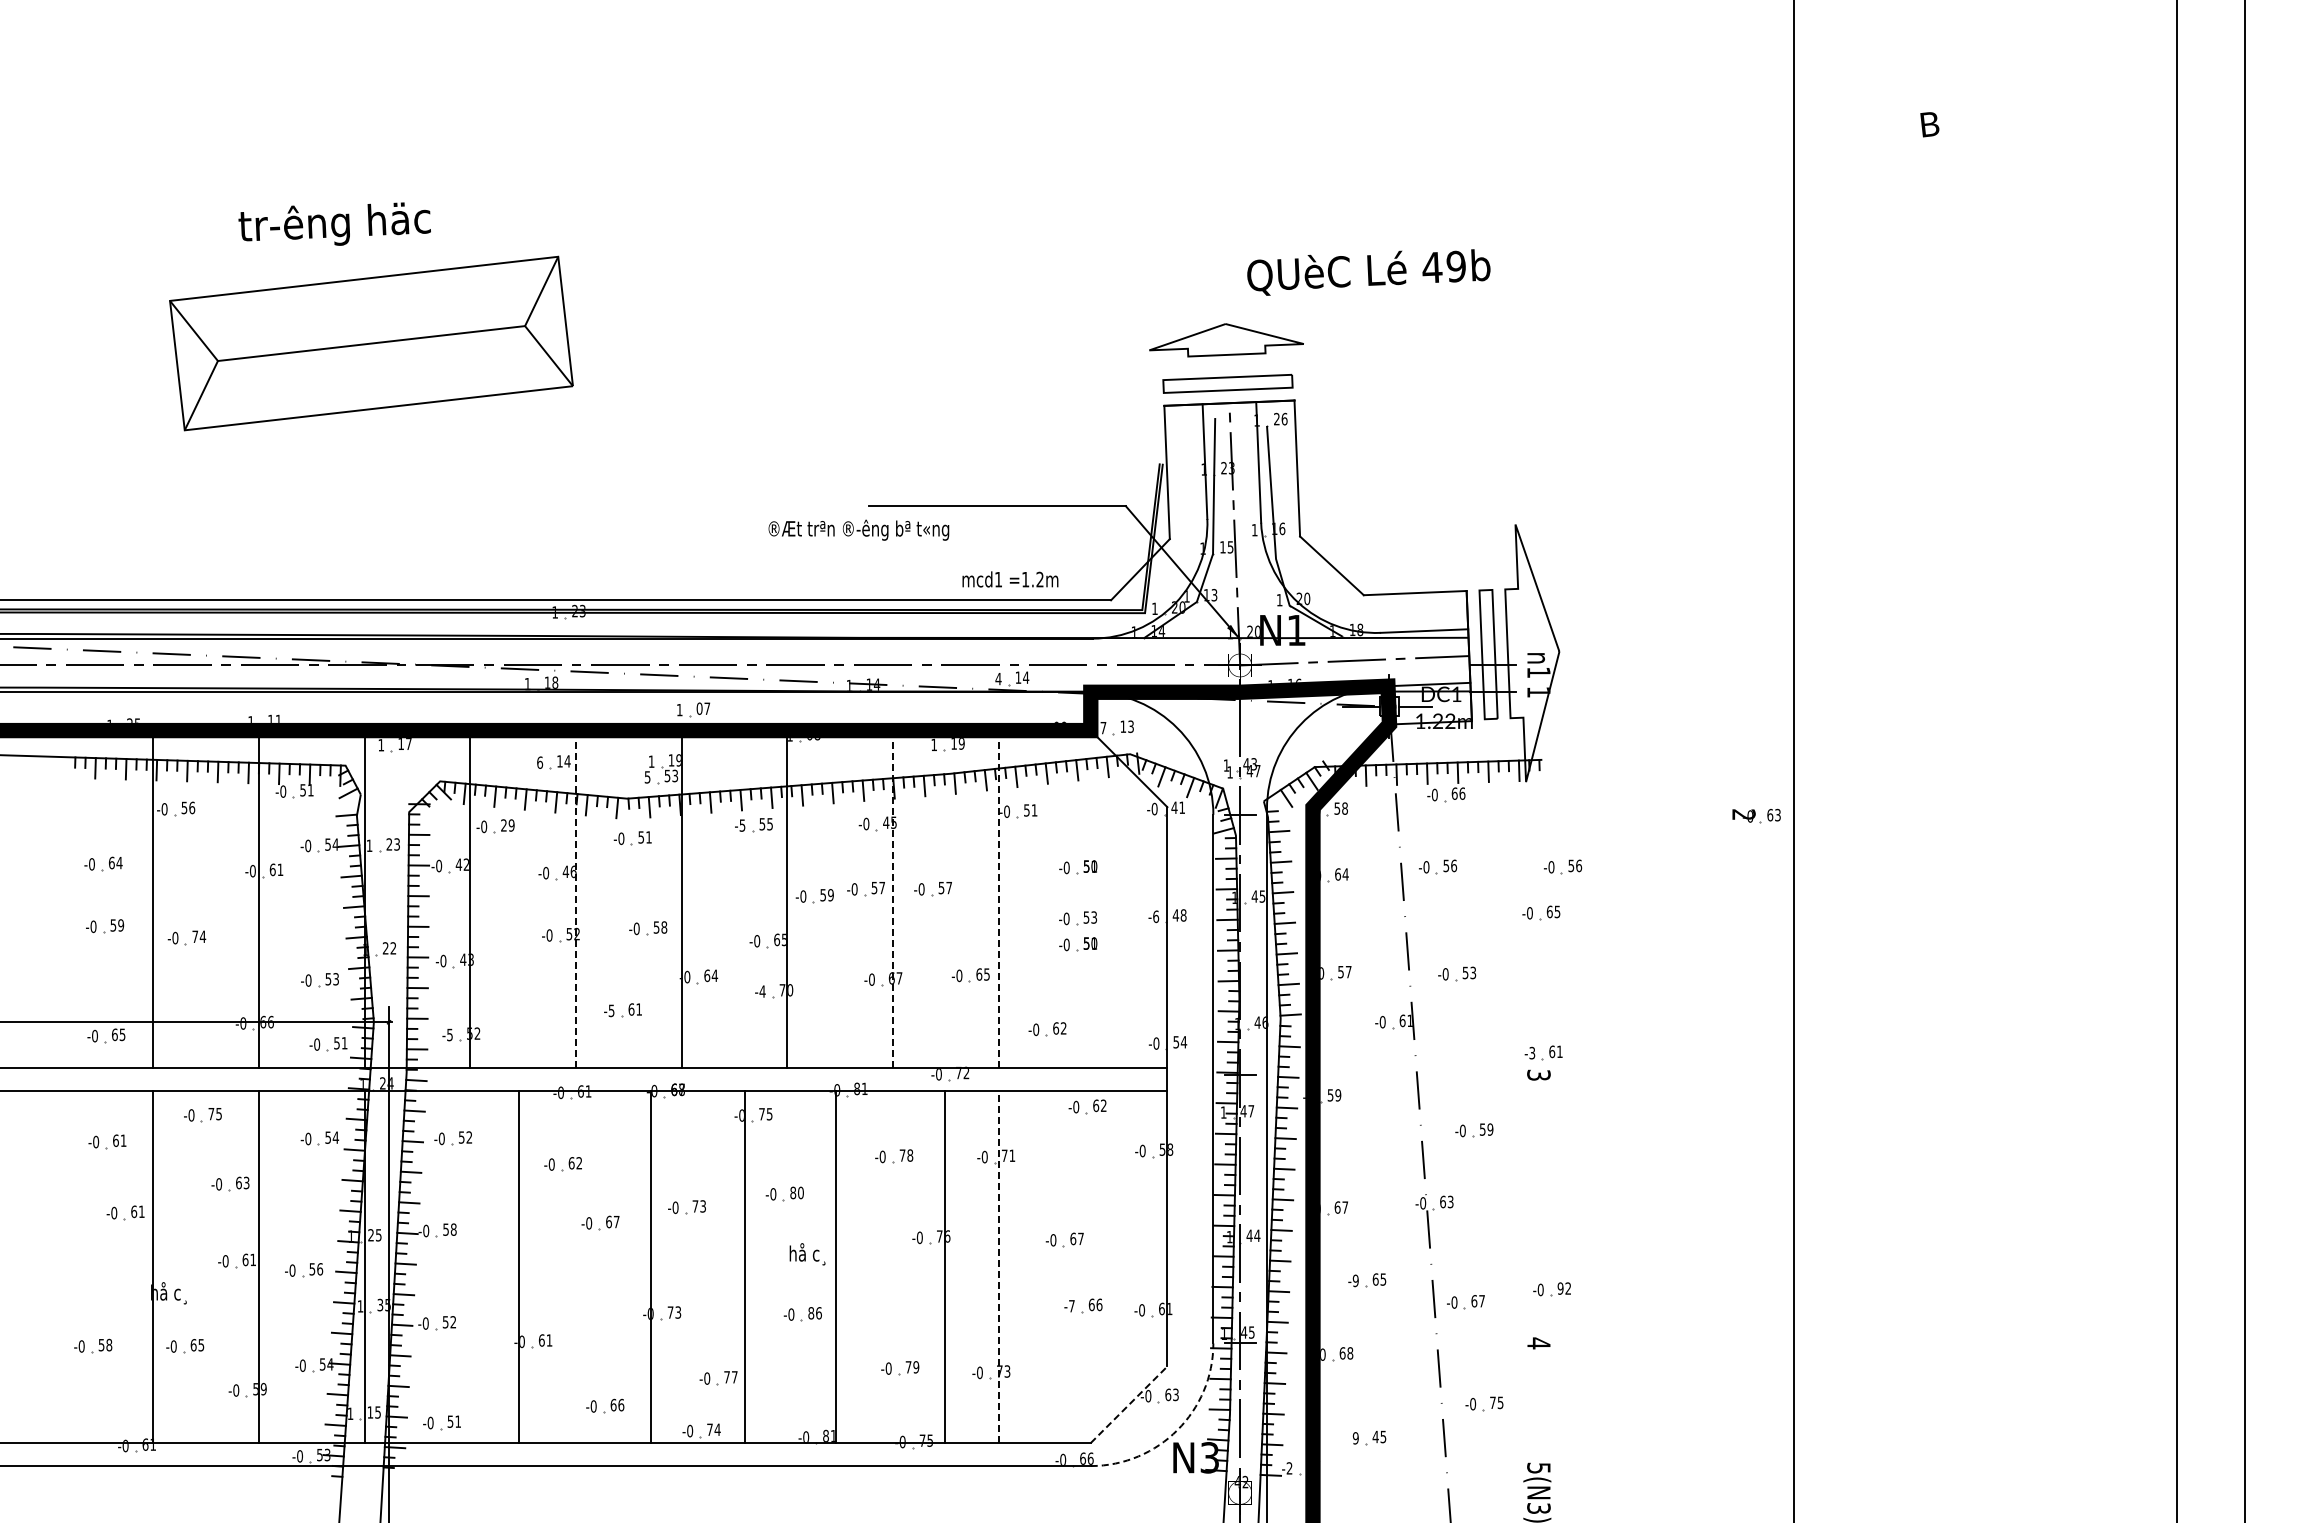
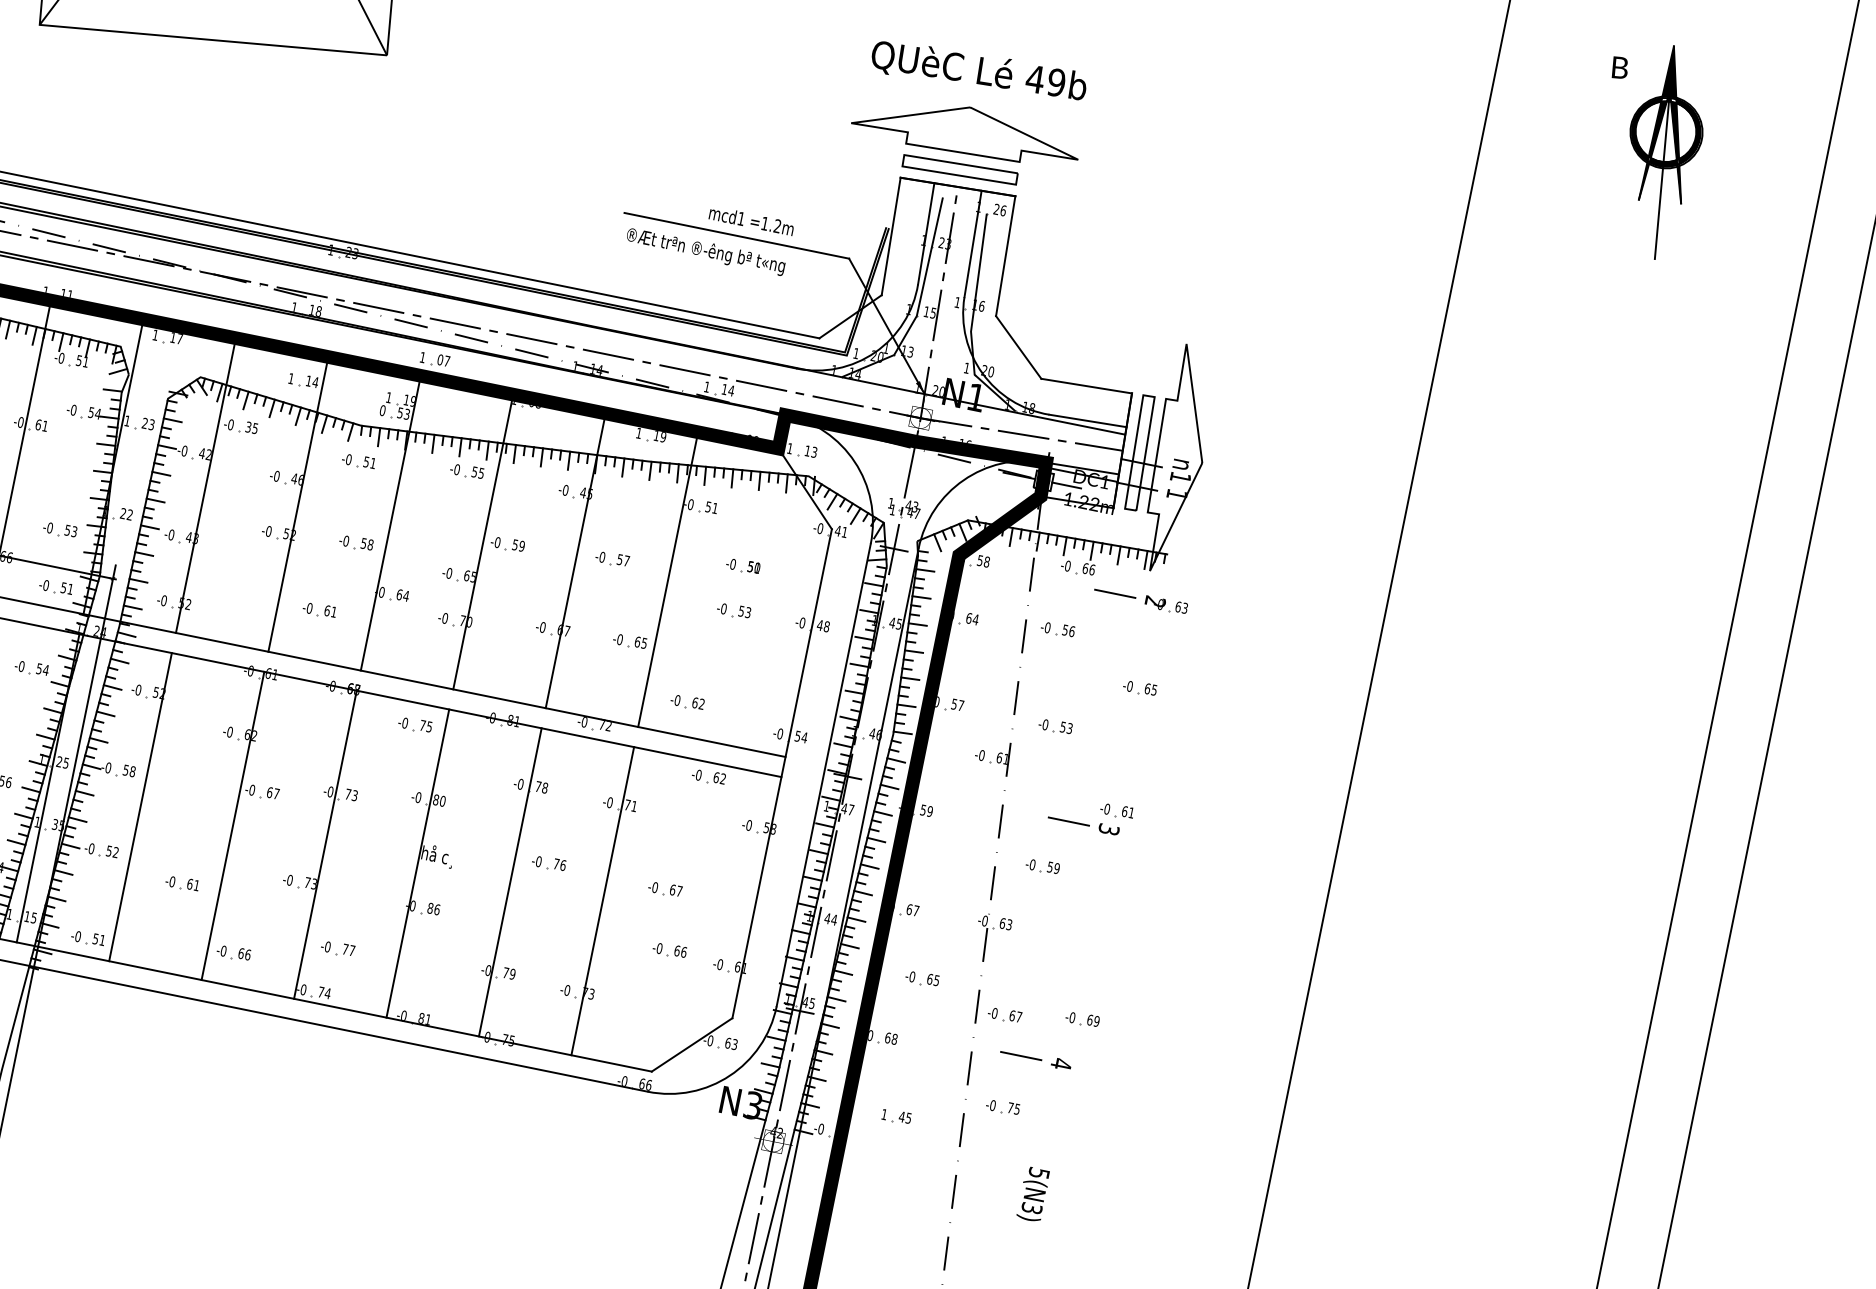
part: (1995, 207) -> (1662, 152), added
text: (1368, 272) -> (978, 72), moved
part: (1226, 340) -> (966, 131), size x1.67
text: (858, 529) -> (705, 250), moved
text: (1010, 579) -> (751, 220), moved
text: (998, 679) -> (706, 387), 4 -> 1
text: (1103, 728) -> (790, 449), 7 -> 1
text: (540, 762) -> (291, 378), 6 -> 1
text: (647, 777) -> (382, 410), 5 -> 0
line: (1492, 814) -> (1114, 593), added
part: (1756, 815) -> (1166, 604), moved
text: (507, 825) -> (251, 427), 29 -> 35
text: (742, 825) -> (457, 469), -5 -> -0
part: (1563, 866) -> (1167, 651), removed
part: (865, 889) -> (553, 547), removed
line: (575, 899) -> (297, 504), dashed -> solid
line: (893, 899) -> (575, 561), dashed -> solid
line: (998, 899) -> (667, 579), dashed -> solid
text: (1156, 916) -> (802, 622), -6 -> -0
part: (1078, 944) -> (729, 633), removed
text: (762, 991) -> (445, 618), -4 -> -0
text: (611, 1010) -> (309, 608), -5 -> -0
text: (449, 1034) -> (163, 600), -5 -> -0
text: (1532, 1053) -> (1107, 809), -3 -> -0
line: (1492, 1075) -> (1068, 821), added
line: (519, 1266) -> (140, 806), moved
line: (650, 1266) -> (232, 825), moved
line: (744, 1266) -> (325, 844), moved
line: (836, 1266) -> (418, 863), moved
line: (945, 1266) -> (510, 882), moved
line: (998, 1266) -> (602, 900), dashed -> solid
text: (1355, 1281) -> (911, 977), -9 -> -0
text: (1564, 1288) -> (1093, 1020), 92 -> 69
text: (1071, 1306) -> (659, 948), -7 -> -0
line: (1492, 1343) -> (1020, 1056), added
line: (1129, 1404) -> (692, 1044), dashed -> solid
arc: (1177, 1430) -> (729, 1076), dashed -> solid
text: (1355, 1438) -> (884, 1114), 9 -> 1
text: (1289, 1468) -> (821, 1129), -2 -> -0

